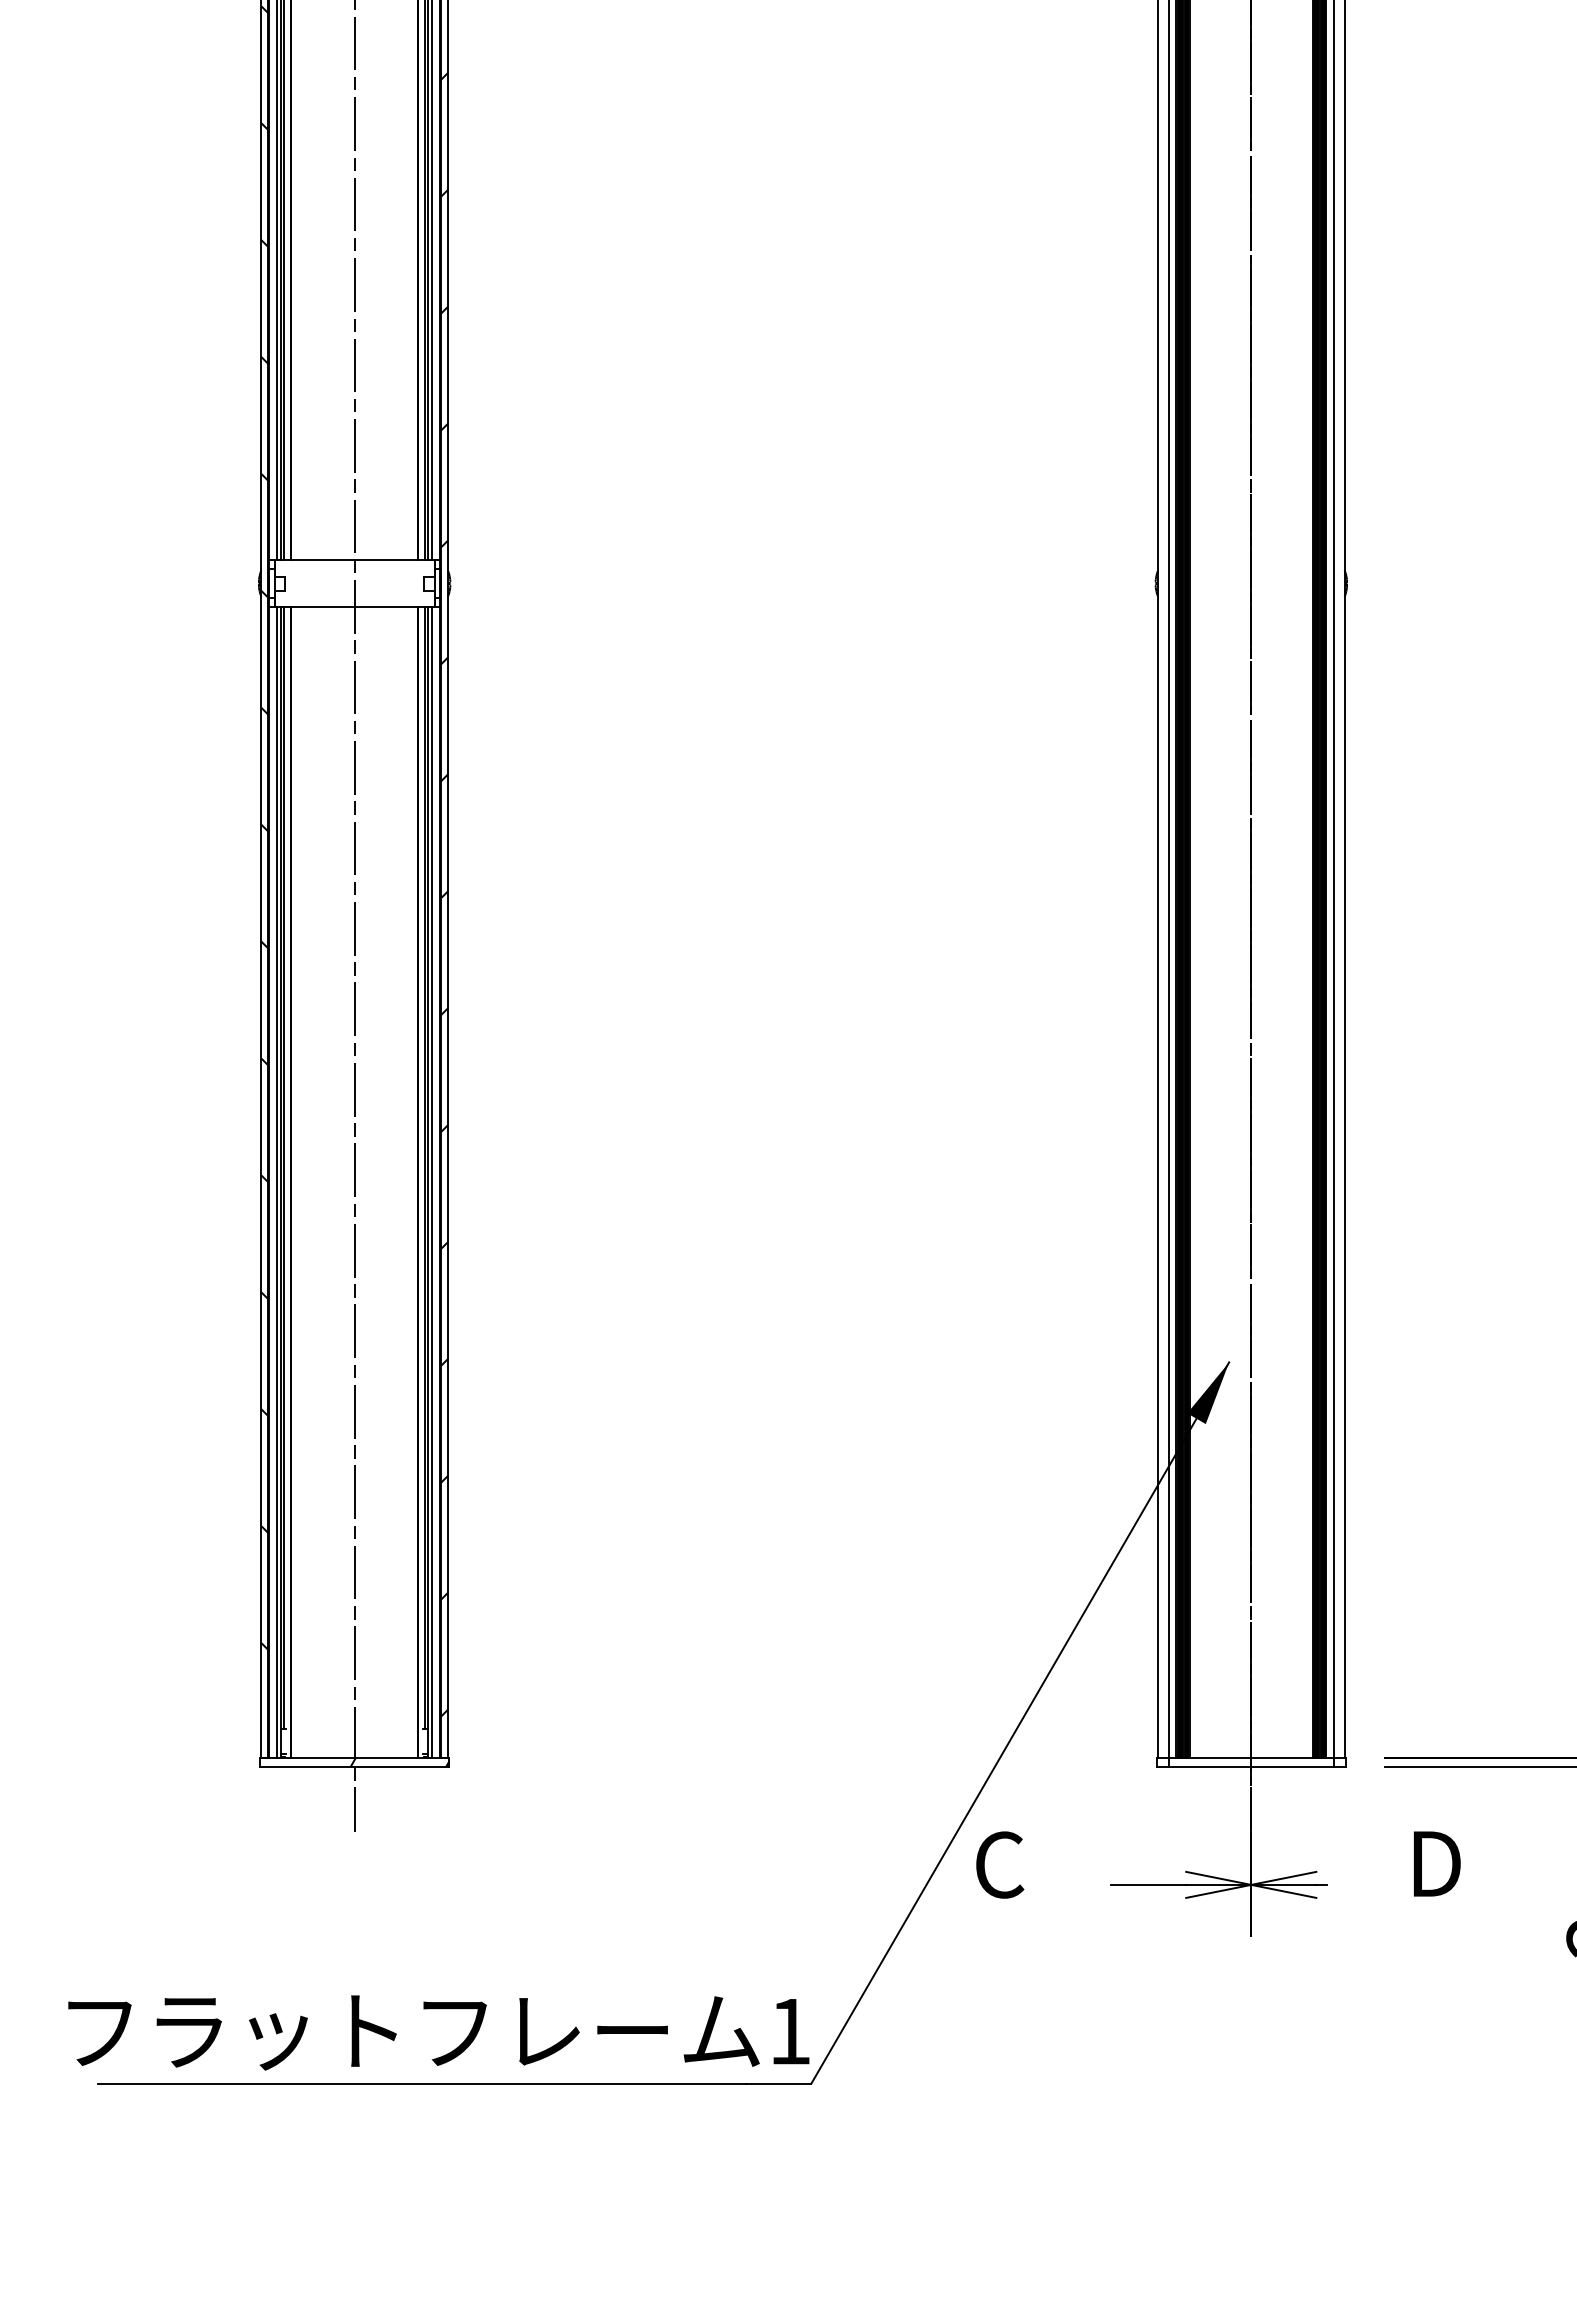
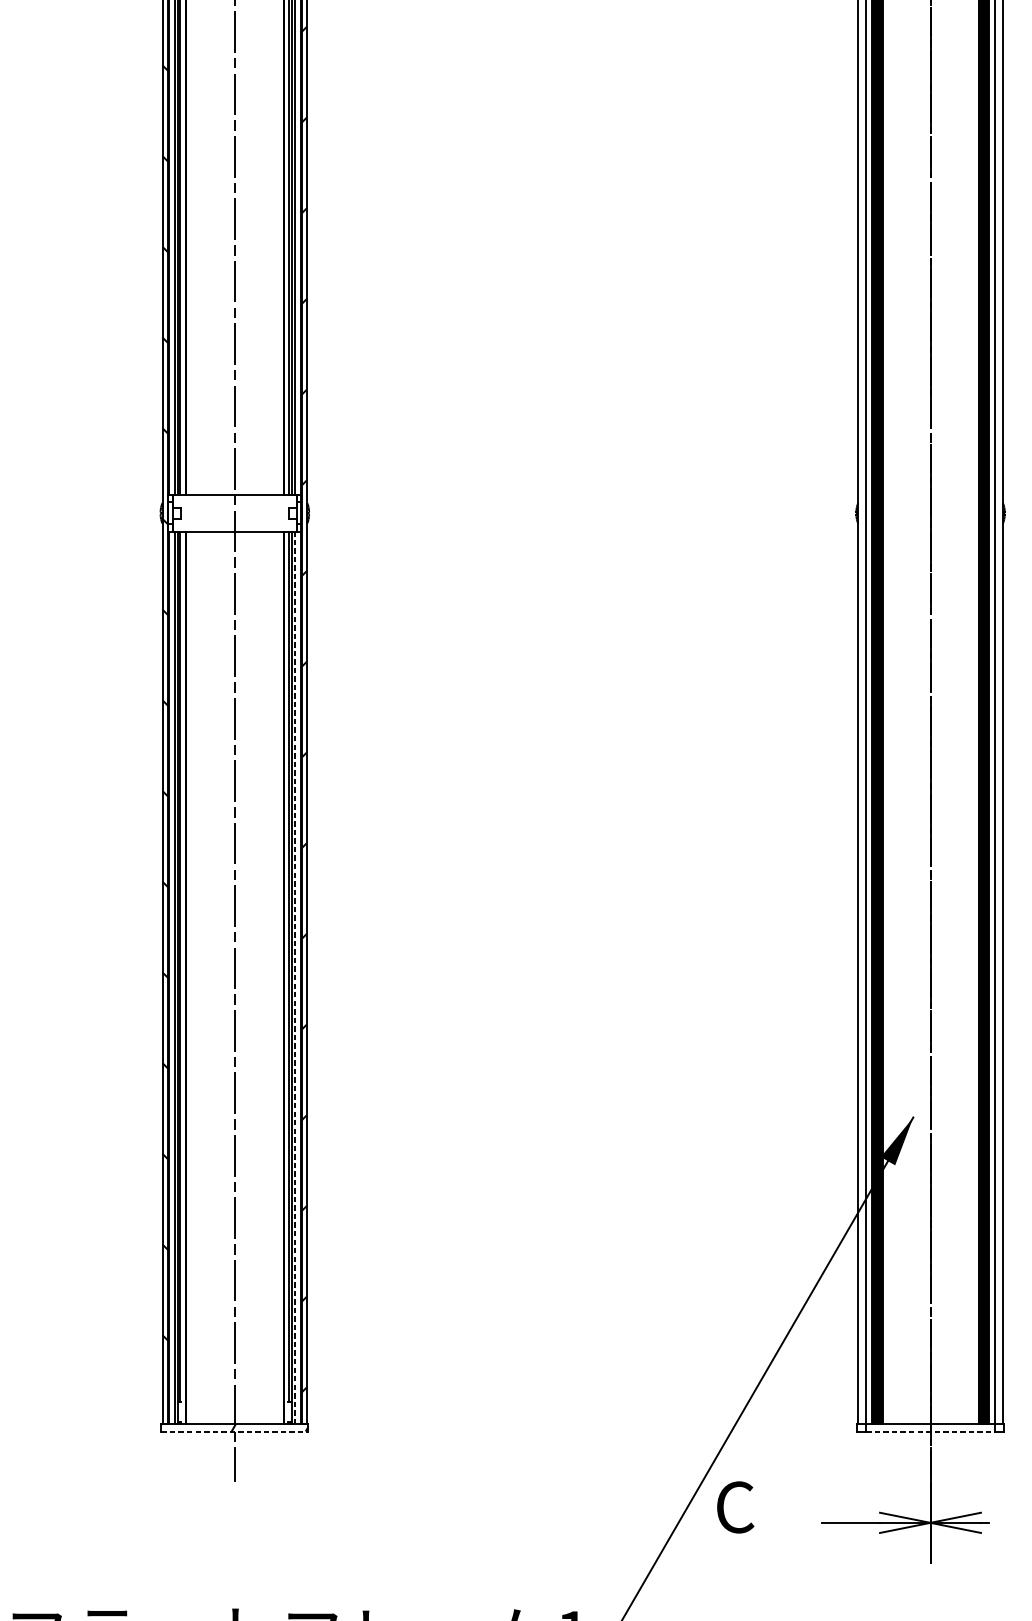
line: (432, 1181) -> (295, 977), solid -> dashed
line: (354, 1767) -> (234, 1431), solid -> dashed
line: (1251, 1767) -> (930, 1431), solid -> dashed

